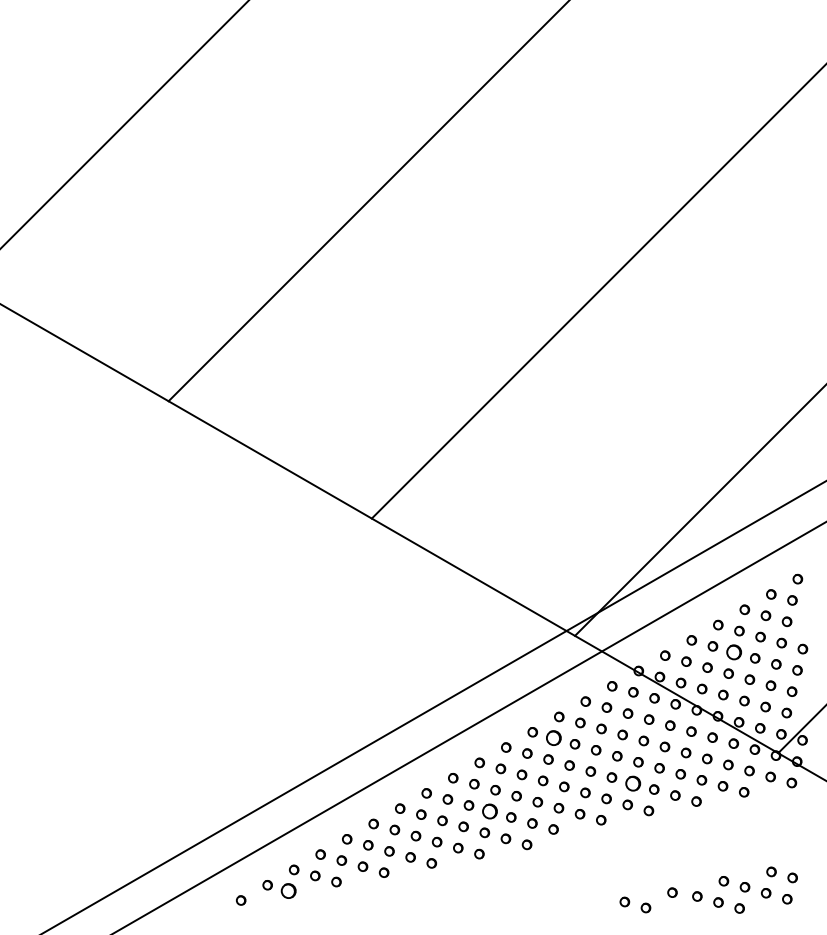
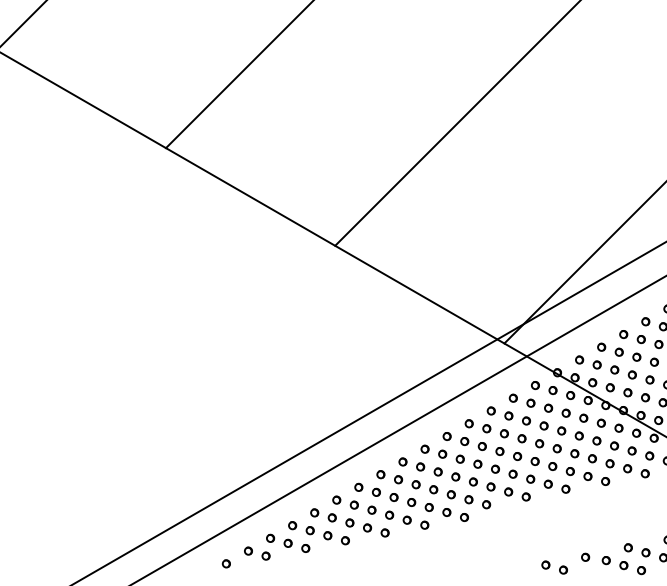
part: (733, 652) -> (636, 357), size x0.62
part: (553, 738) -> (486, 428), size x0.62
part: (632, 783) -> (552, 466), size x0.62
part: (490, 811) -> (434, 489), size x0.62
part: (288, 891) -> (265, 556), size x0.62

